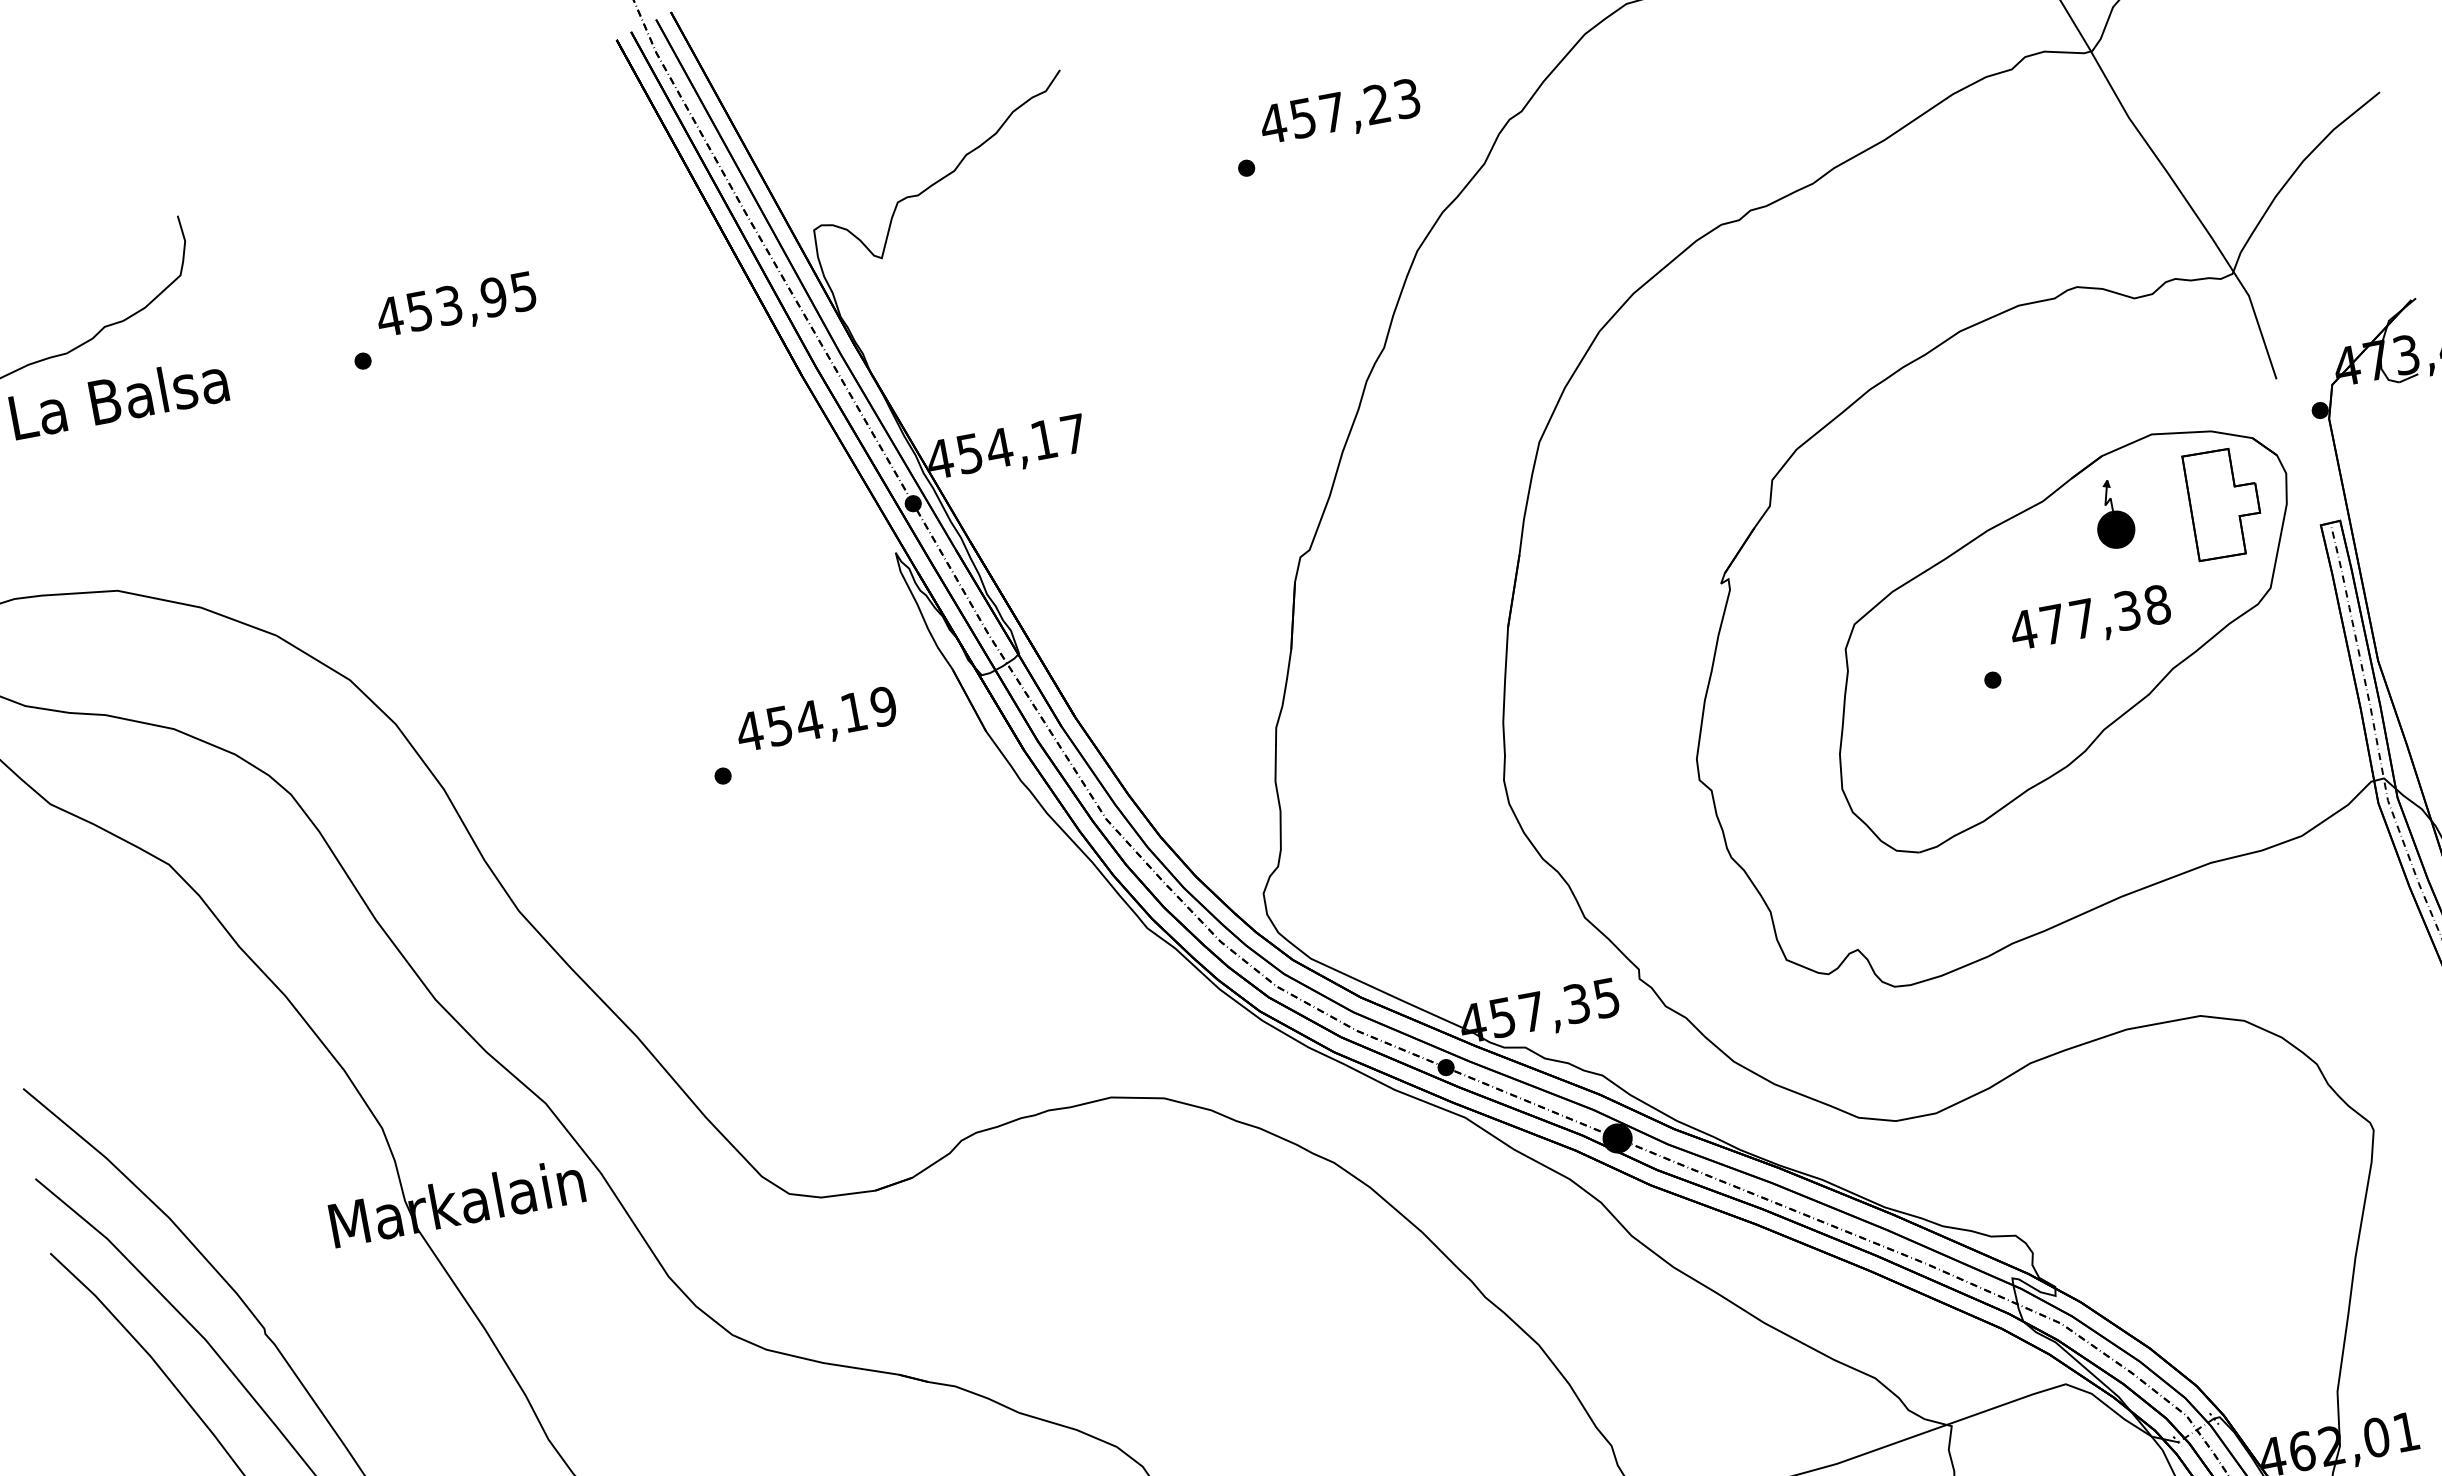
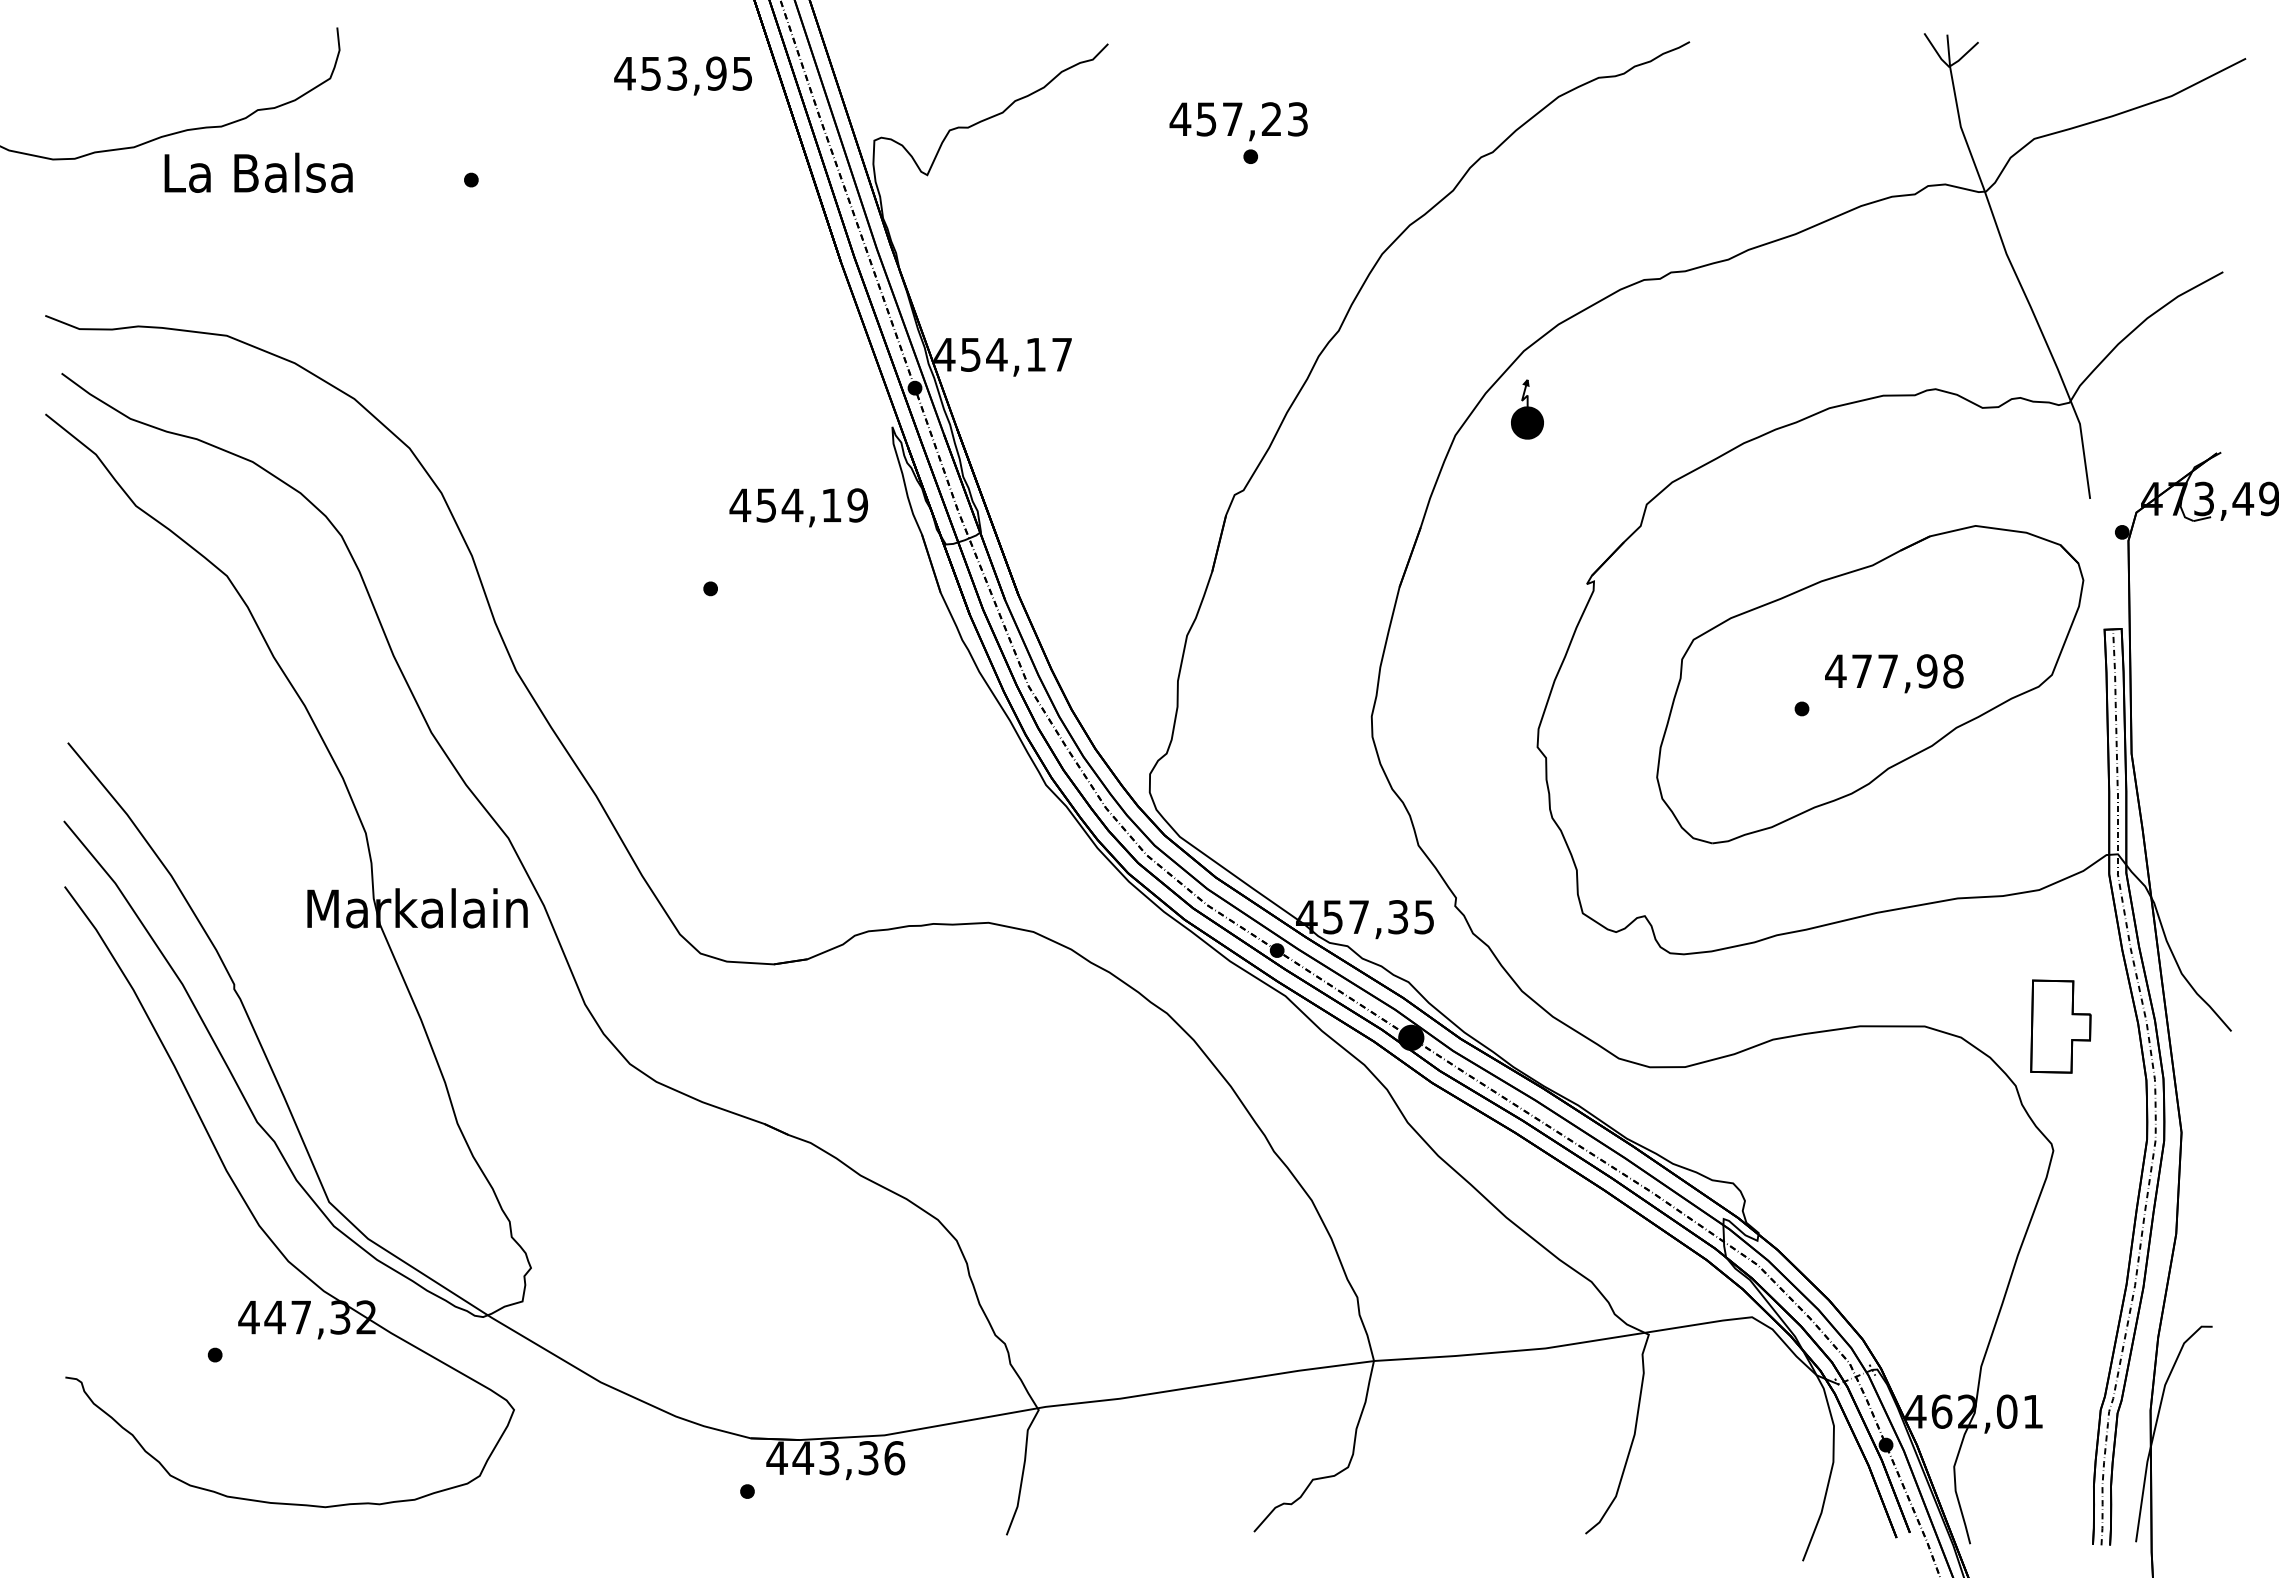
text: (1339, 113) -> (1238, 121), moved
text: (455, 306) -> (682, 75), moved
part: (2223, 503) -> (2060, 1026), moved
part: (2113, 514) -> (1527, 409), moved
text: (2127, 610) -> (1927, 671), 477,38 -> 477,98
text: (816, 721) -> (798, 507), moved

